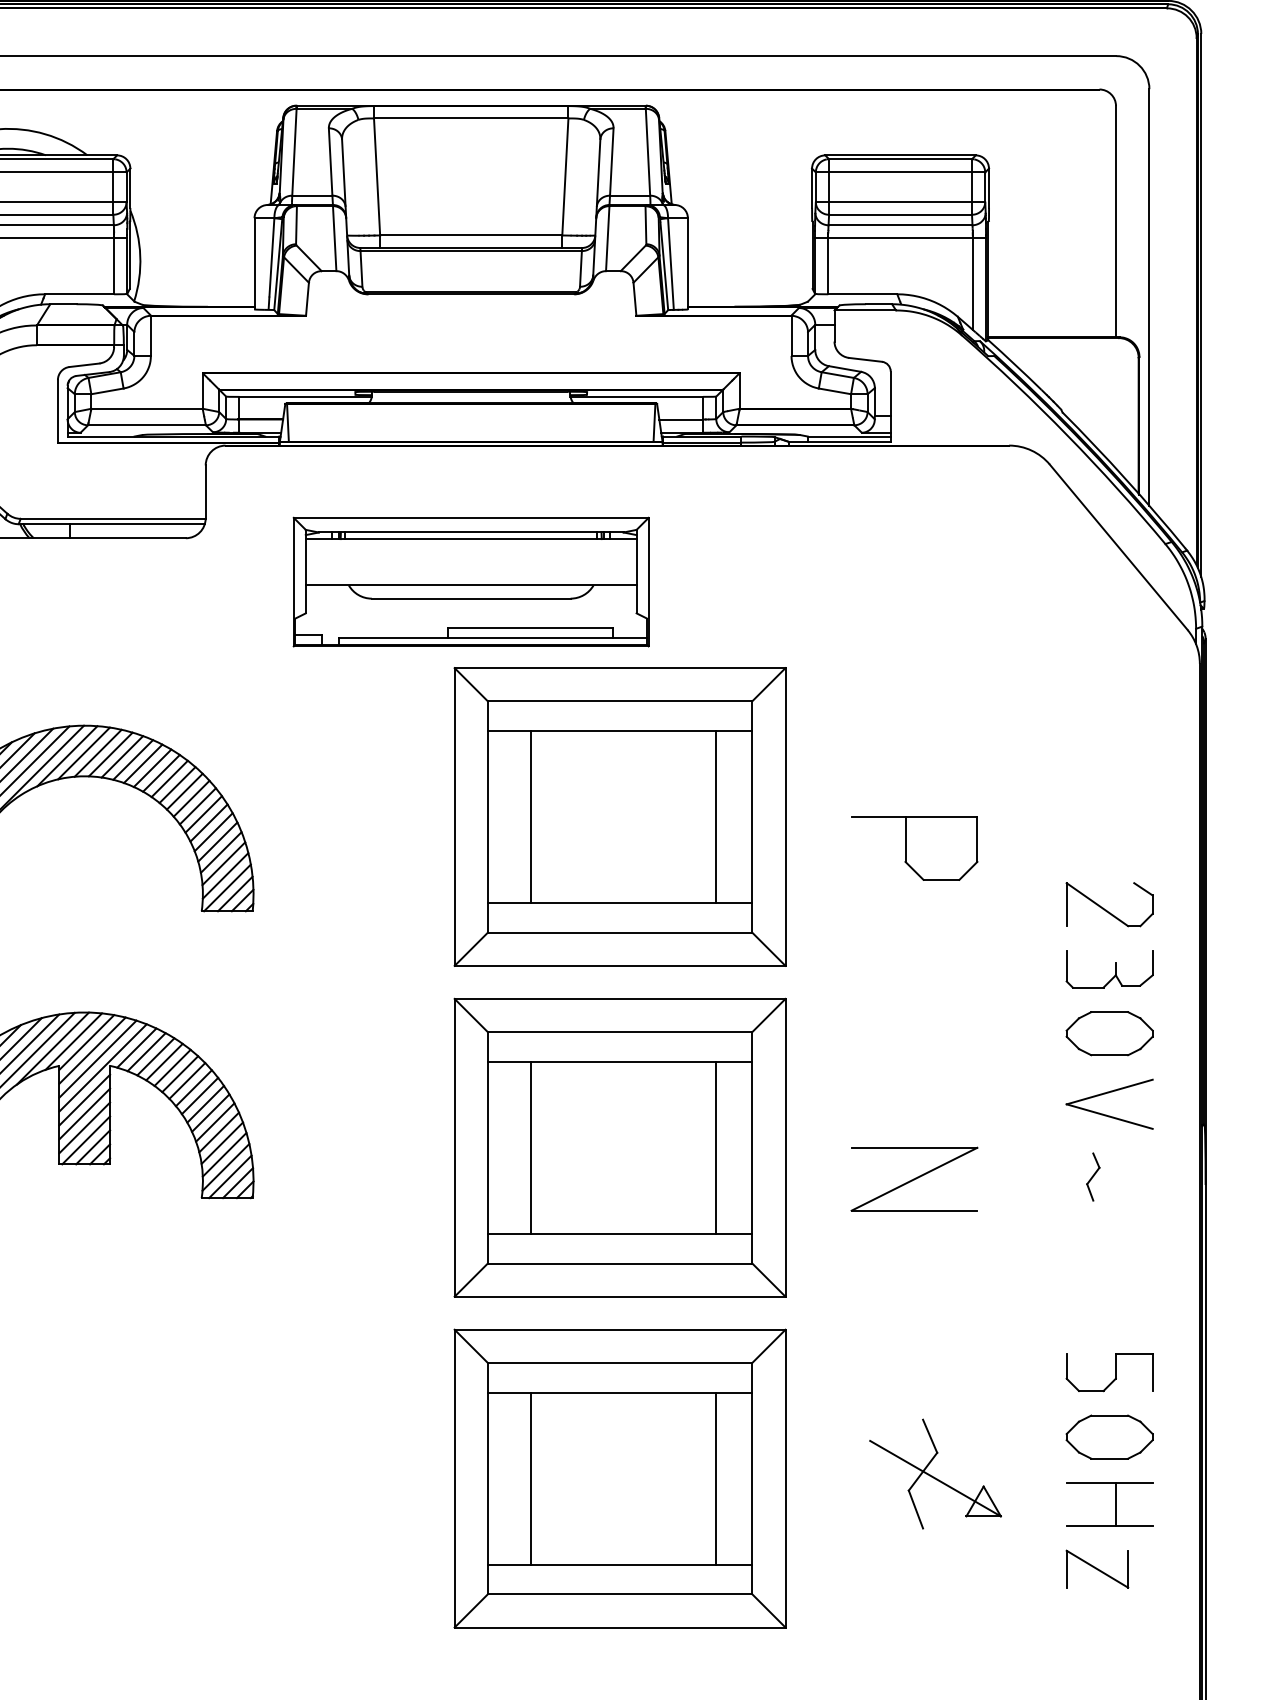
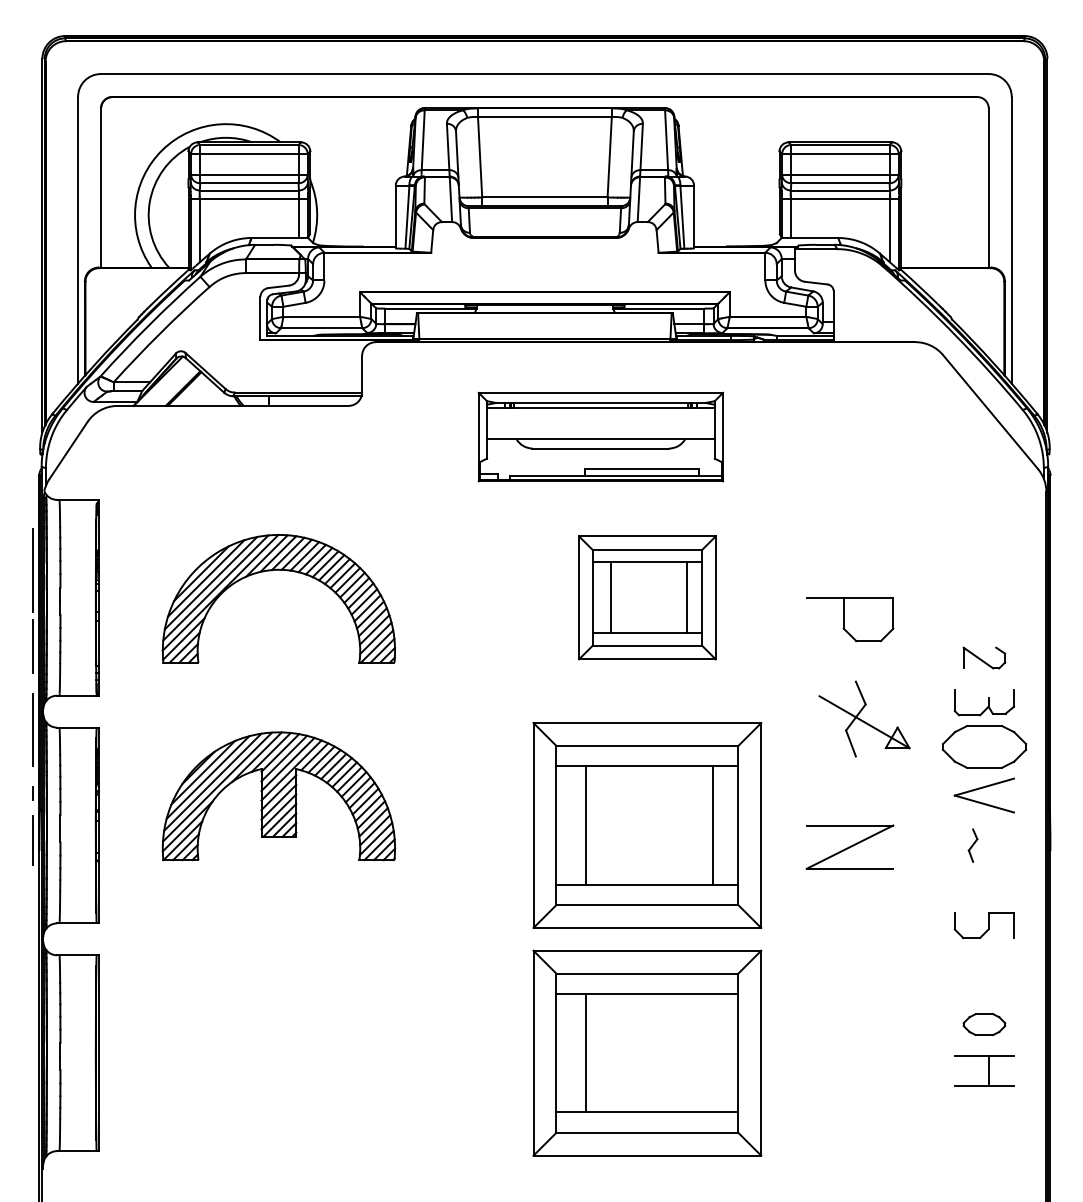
part: (470, 581) -> (600, 436), moved
part: (620, 816) -> (647, 597), size x0.6
part: (1109, 903) -> (984, 657), size x0.7
part: (1108, 1033) -> (983, 746), size x1.4
part: (1108, 1372) -> (983, 925), moved
part: (1109, 1436) -> (984, 1024), size x0.7
part: (935, 1473) -> (864, 718), moved
line: (716, 1479) -> (713, 1053), removed
part: (1096, 1569) -> (975, 1115), removed

